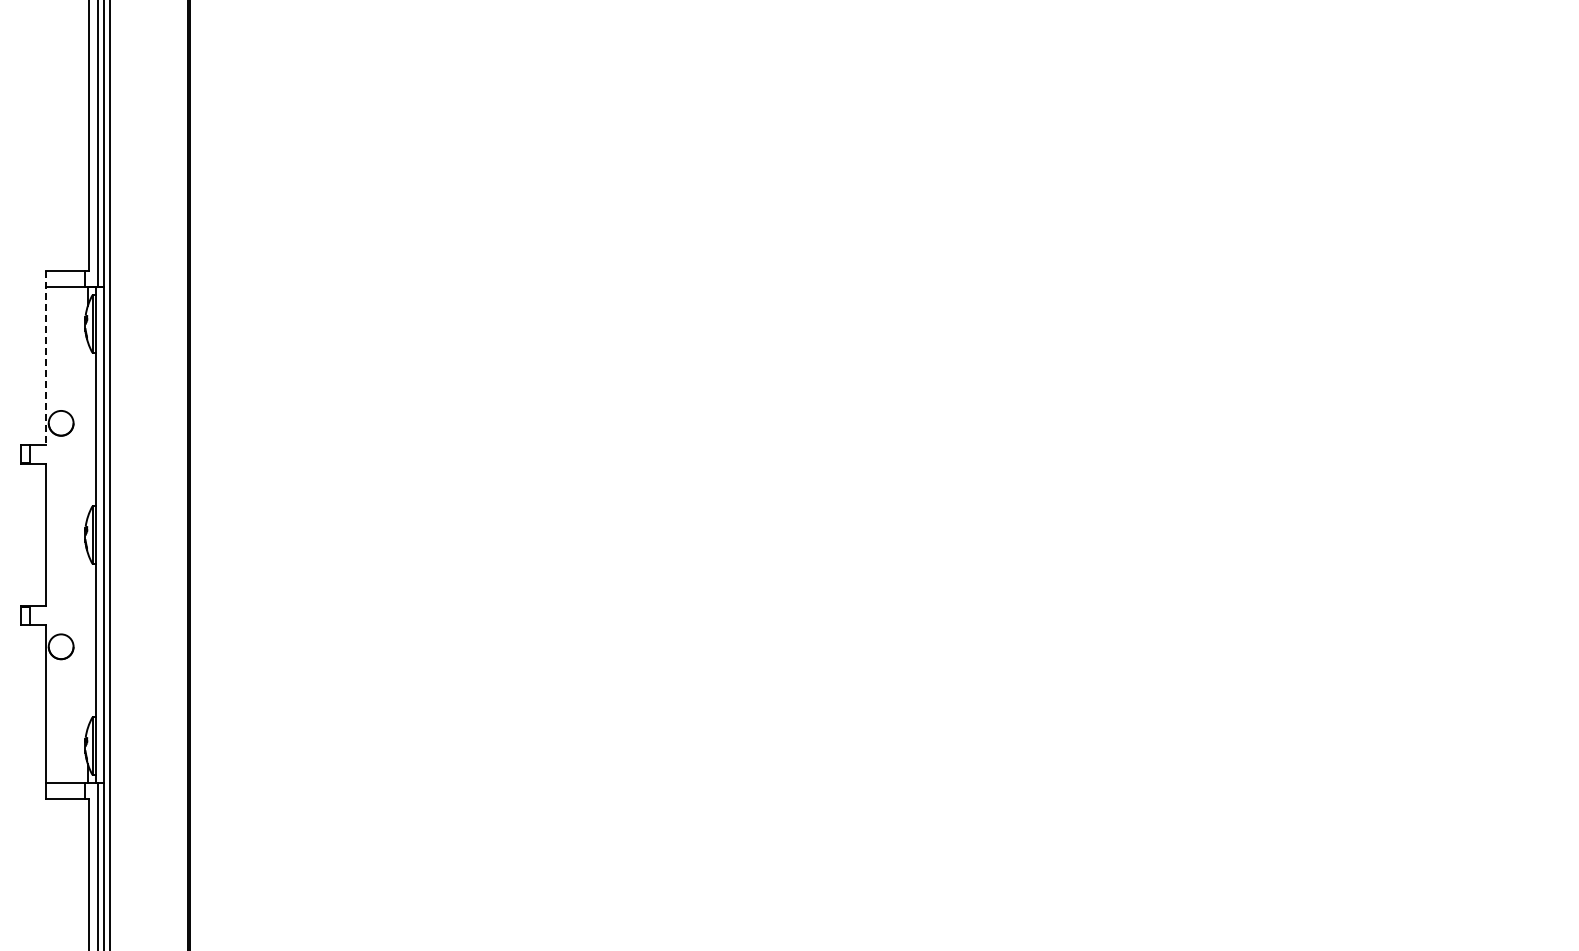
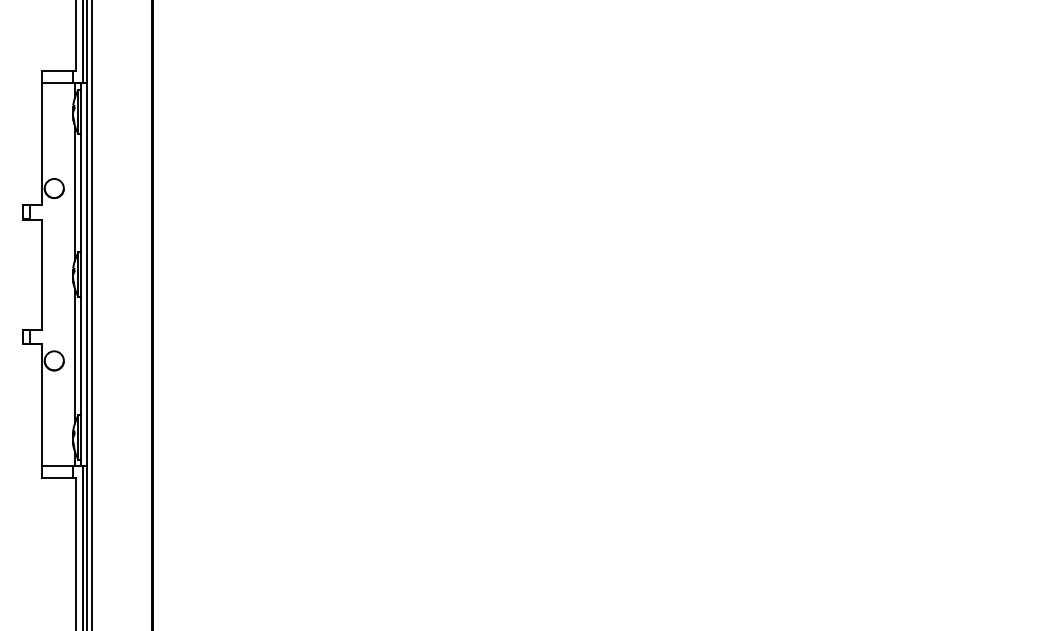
line: (45, 358) -> (42, 138), dashed -> solid
line: (87, 429) -> (74, 193), added
line: (87, 640) -> (74, 356), added

